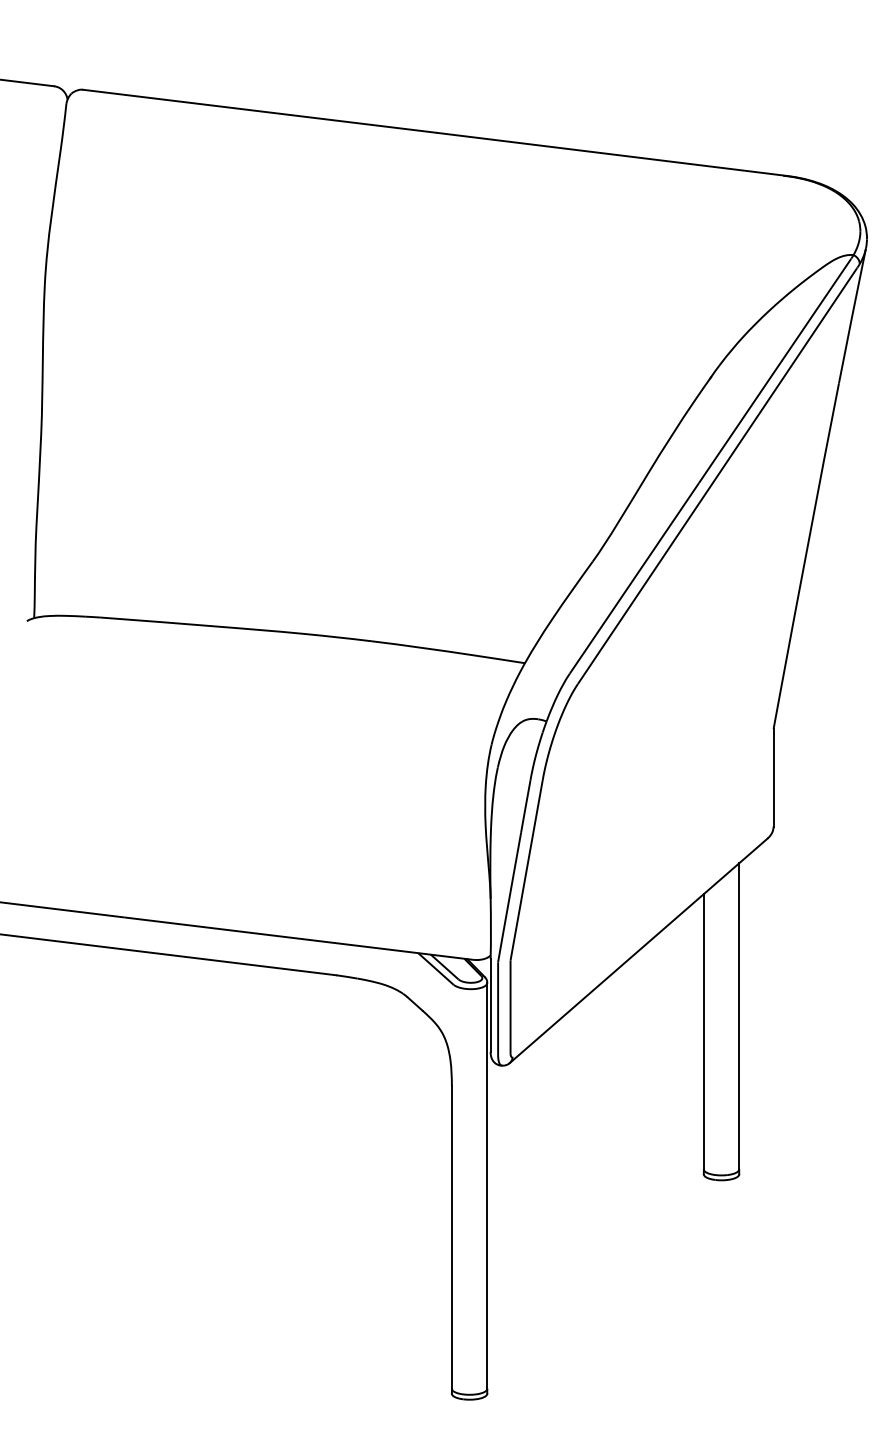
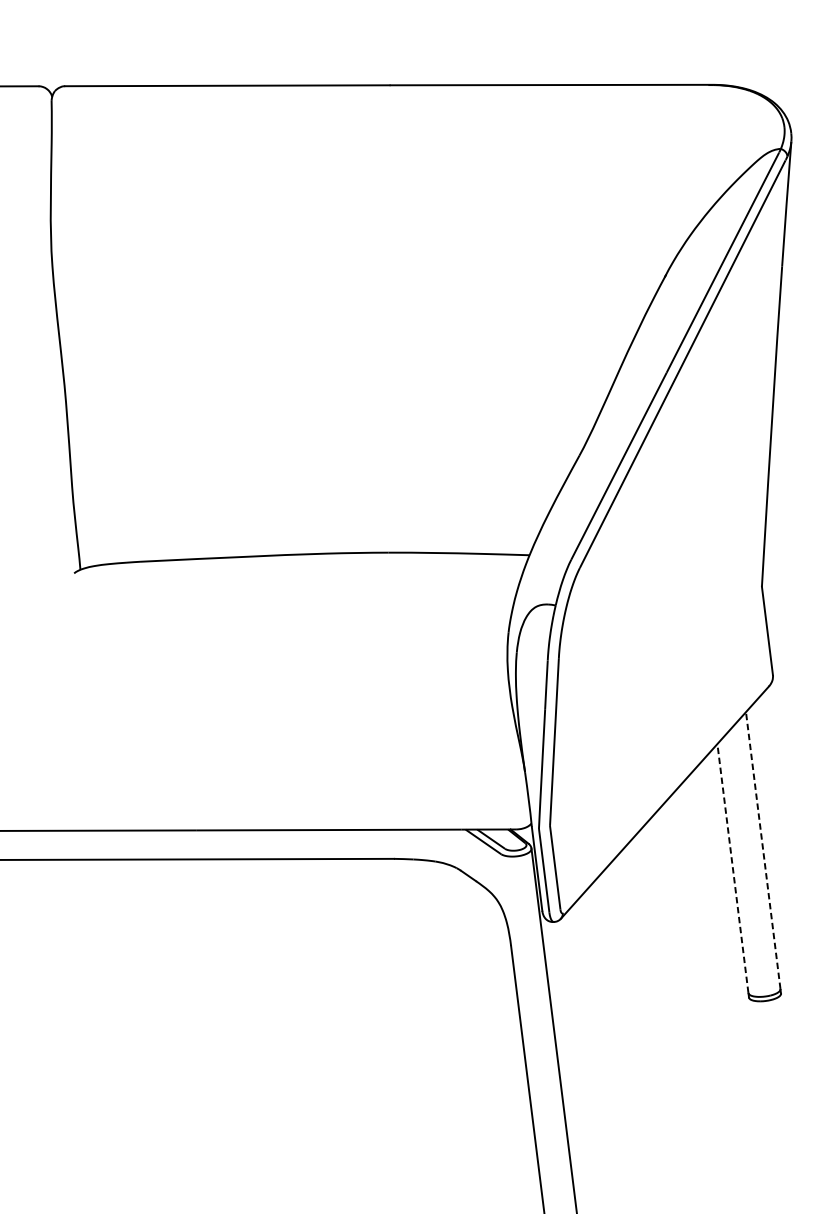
line: (739, 1016) -> (763, 850), solid -> dashed
line: (703, 1031) -> (732, 868), solid -> dashed

